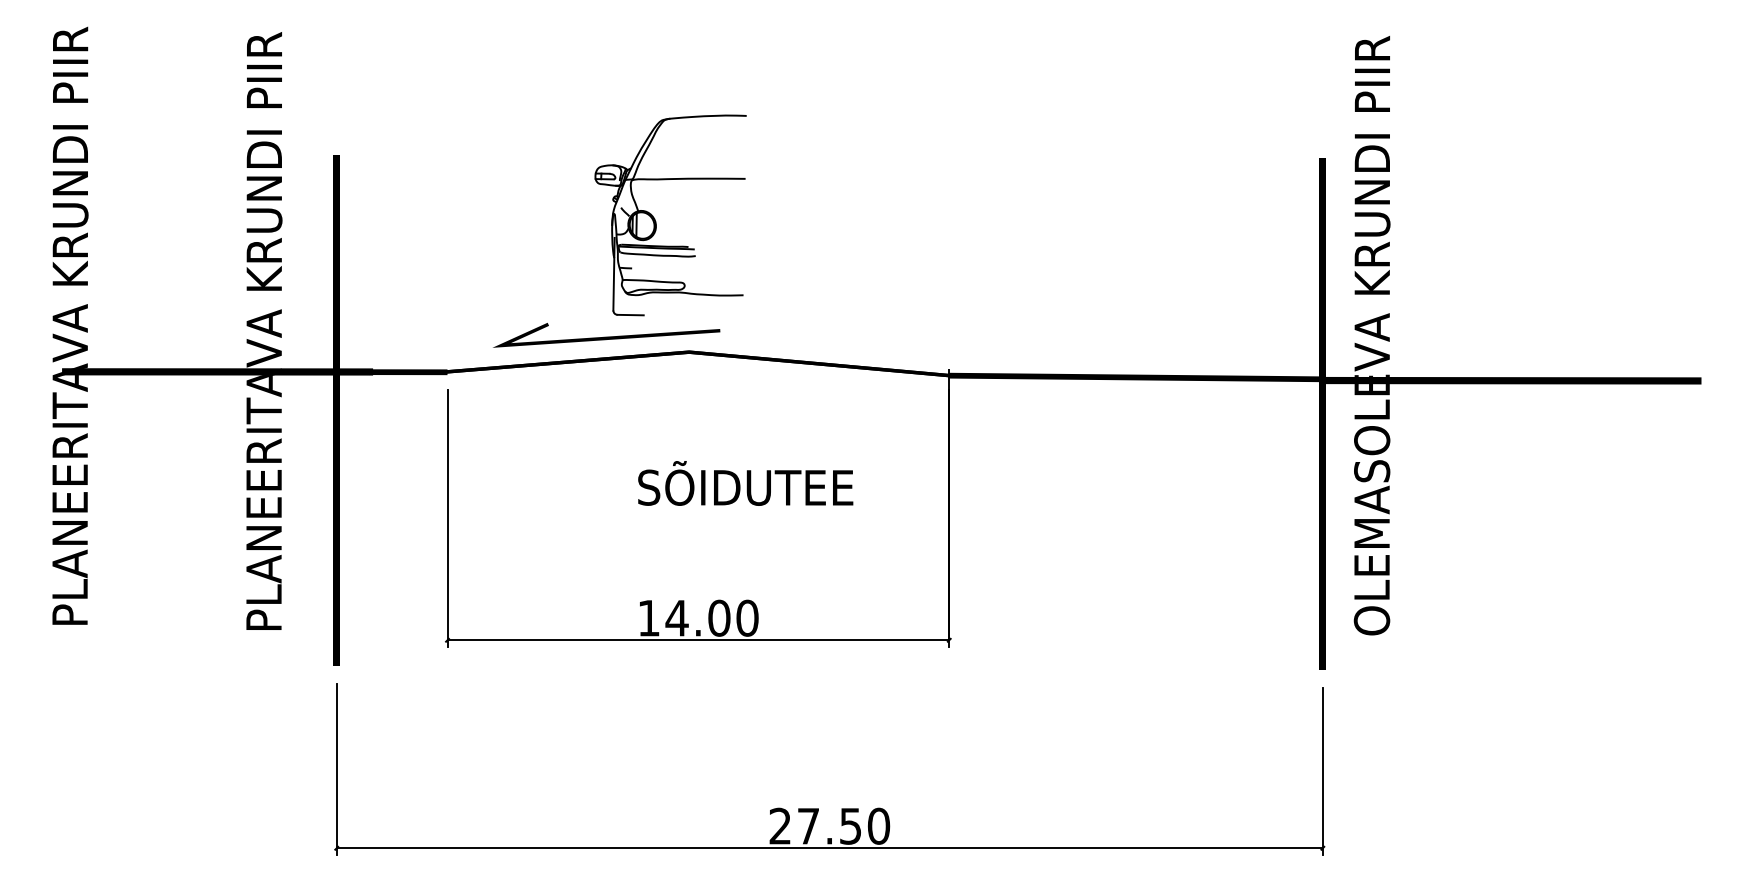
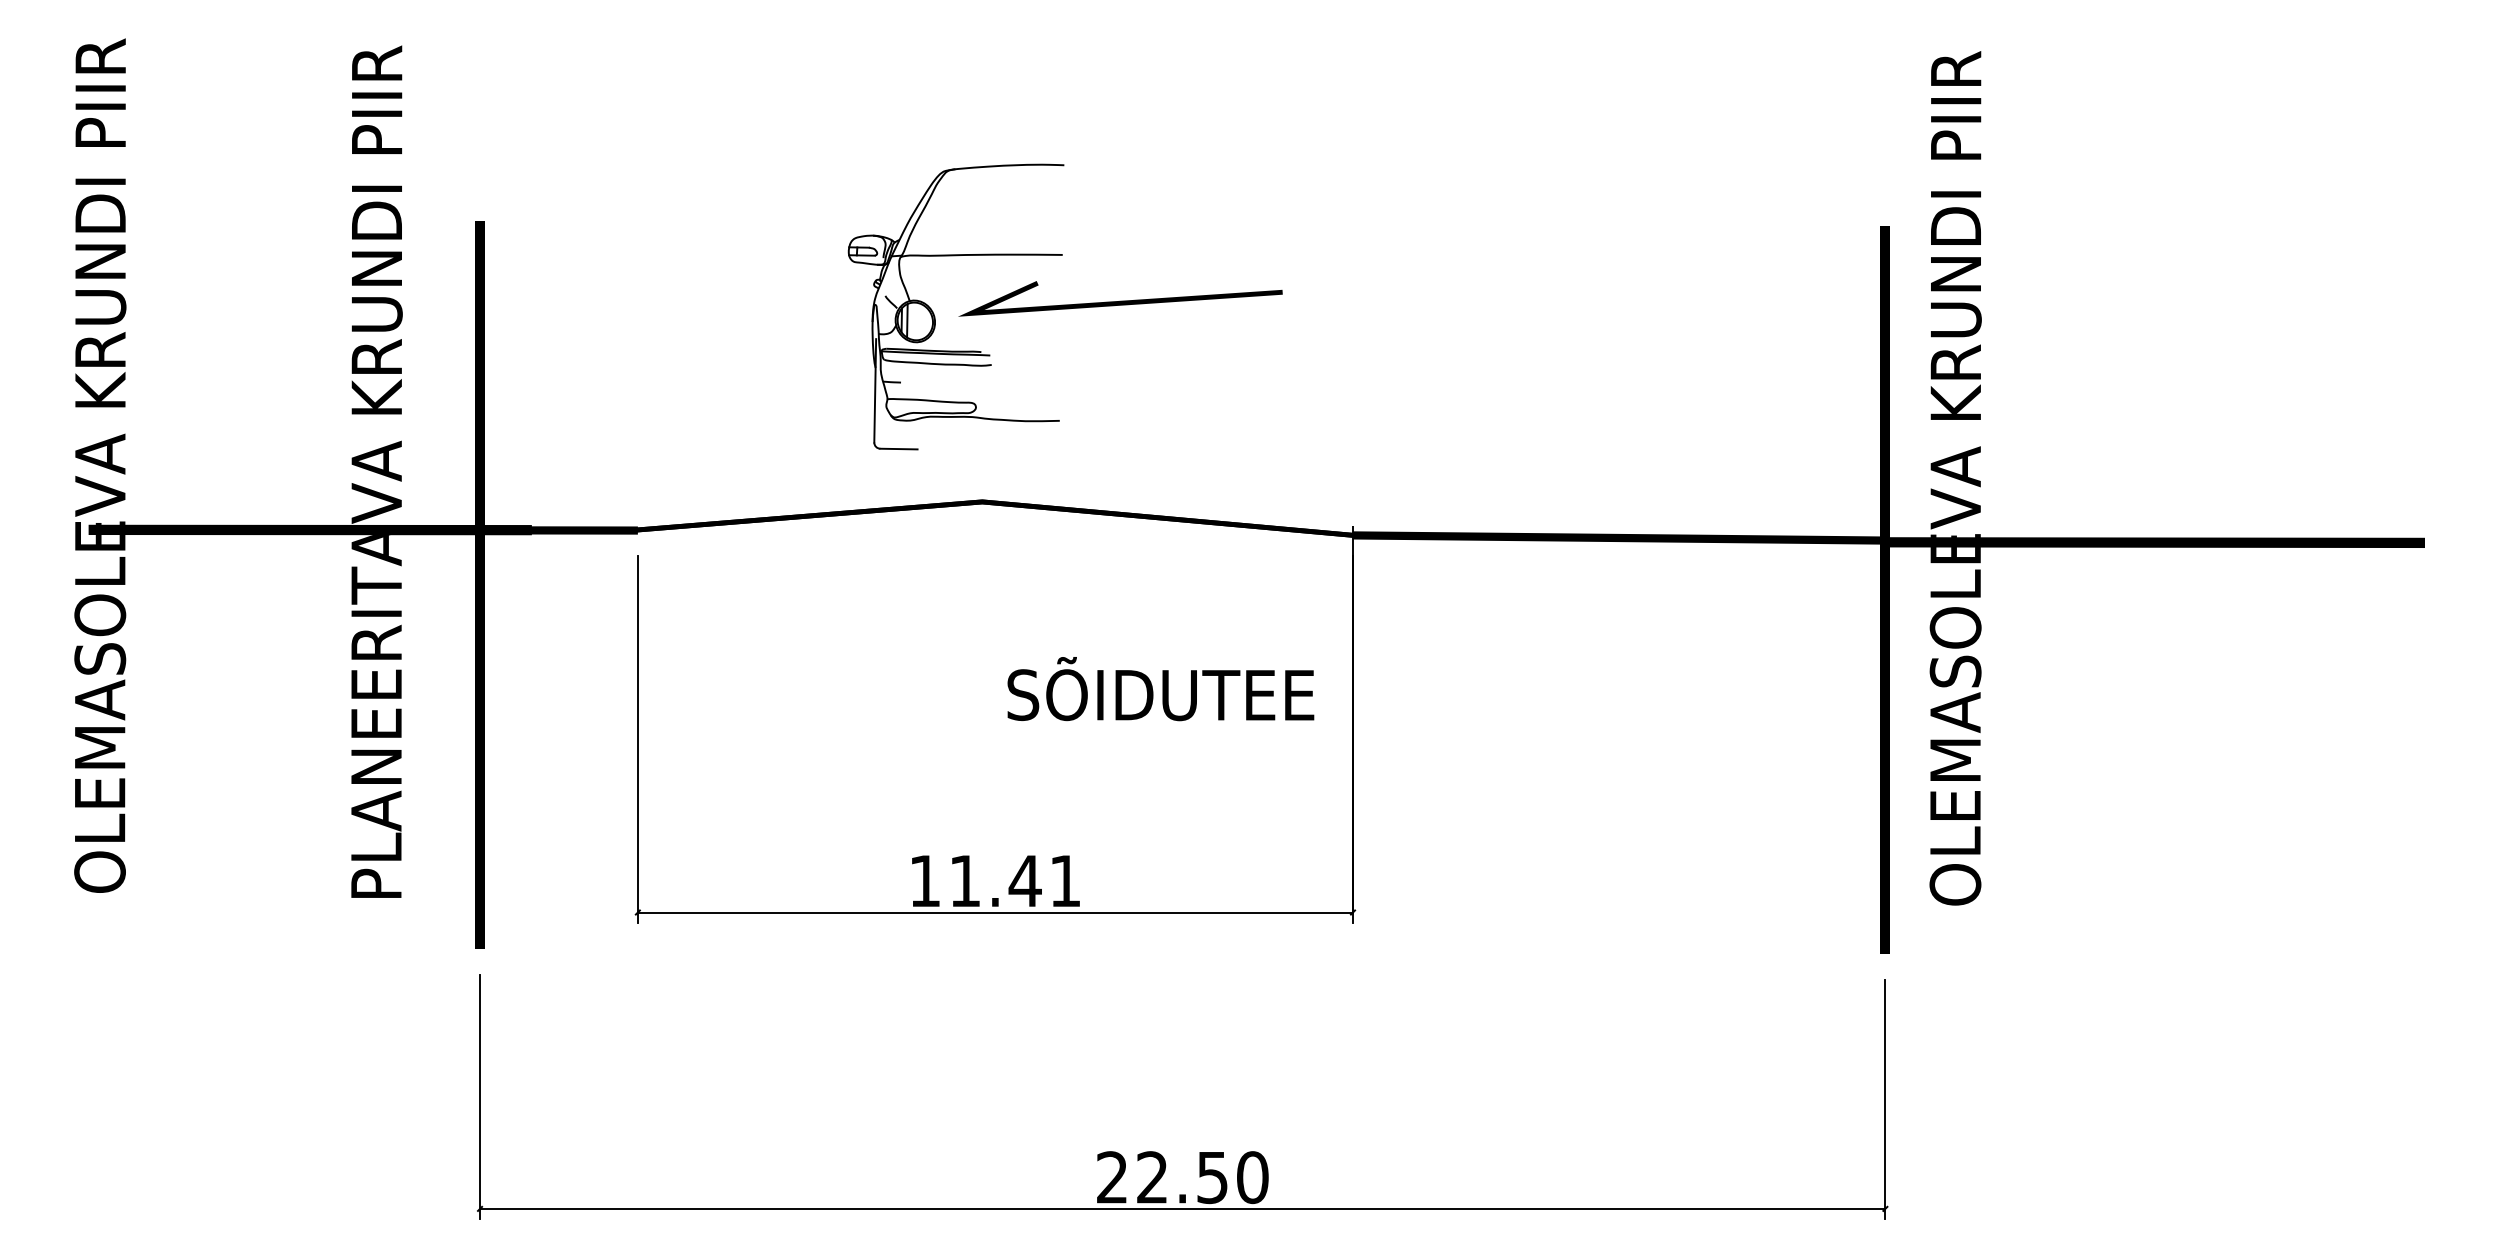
text: (70, 326) -> (100, 465), PLANEERITAVA KRUNDI PIIR -> OLEMASOLEVA KRUNDI PIIR
line: (606, 336) -> (1120, 300), moved
text: (745, 483) -> (1160, 689), moved
text: (711, 617) -> (1014, 880), 14.00 -> 11.41
text: (808, 826) -> (1152, 1177), 27.50 -> 22.50

